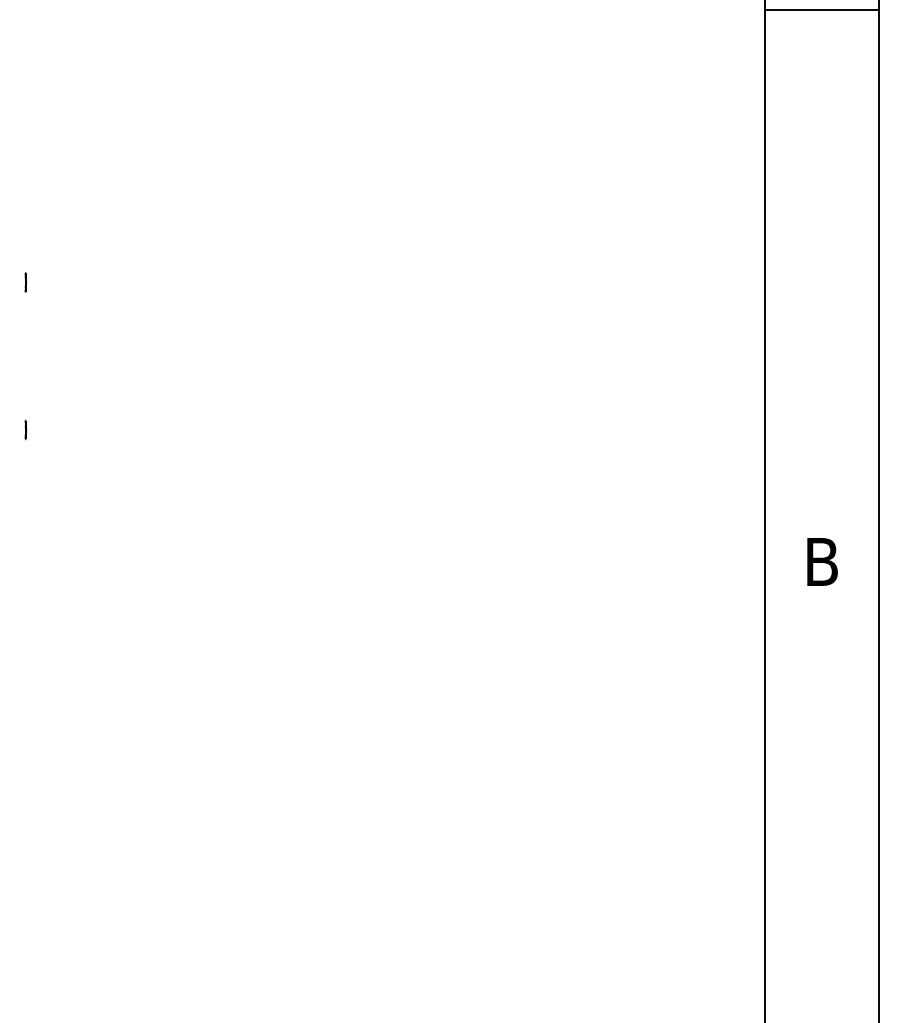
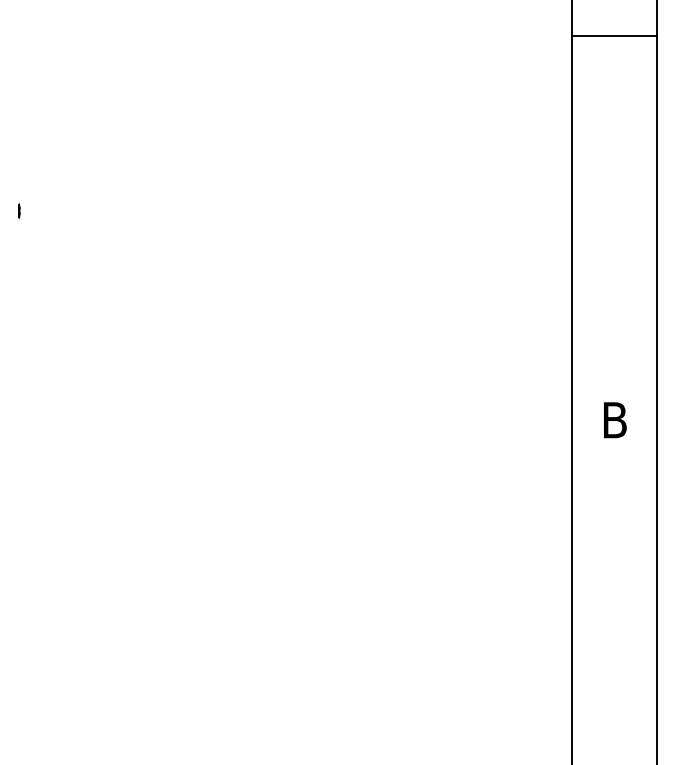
line: (821, 10) -> (614, 36), moved
line: (26, 429) -> (19, 321), removed

